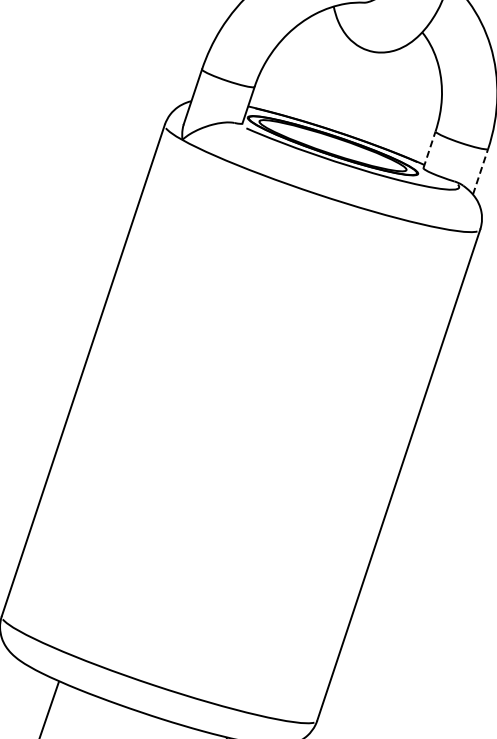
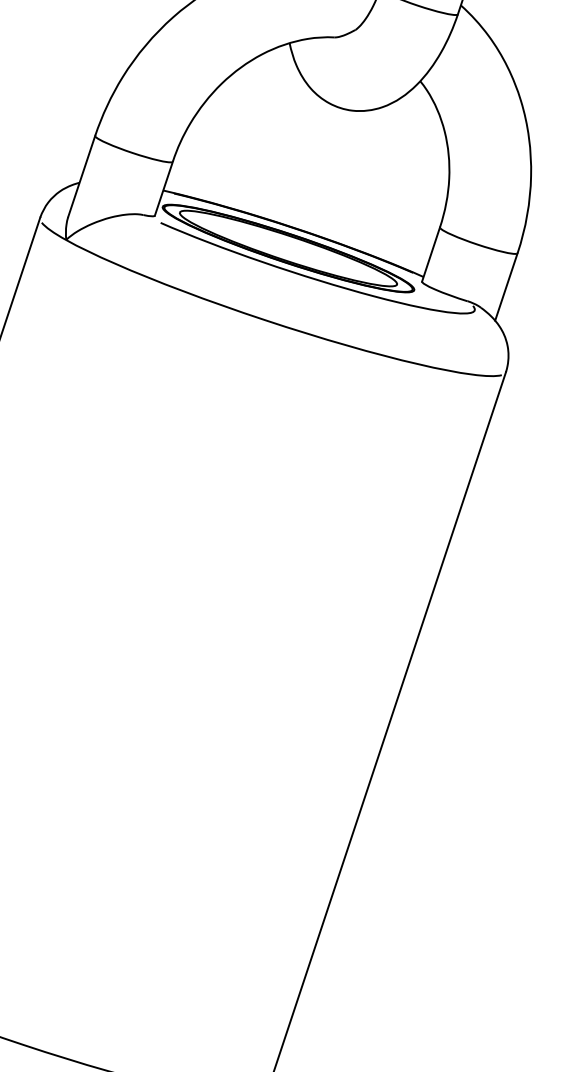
line: (429, 149) -> (430, 254), dashed -> solid
line: (480, 171) -> (506, 286), dashed -> solid

